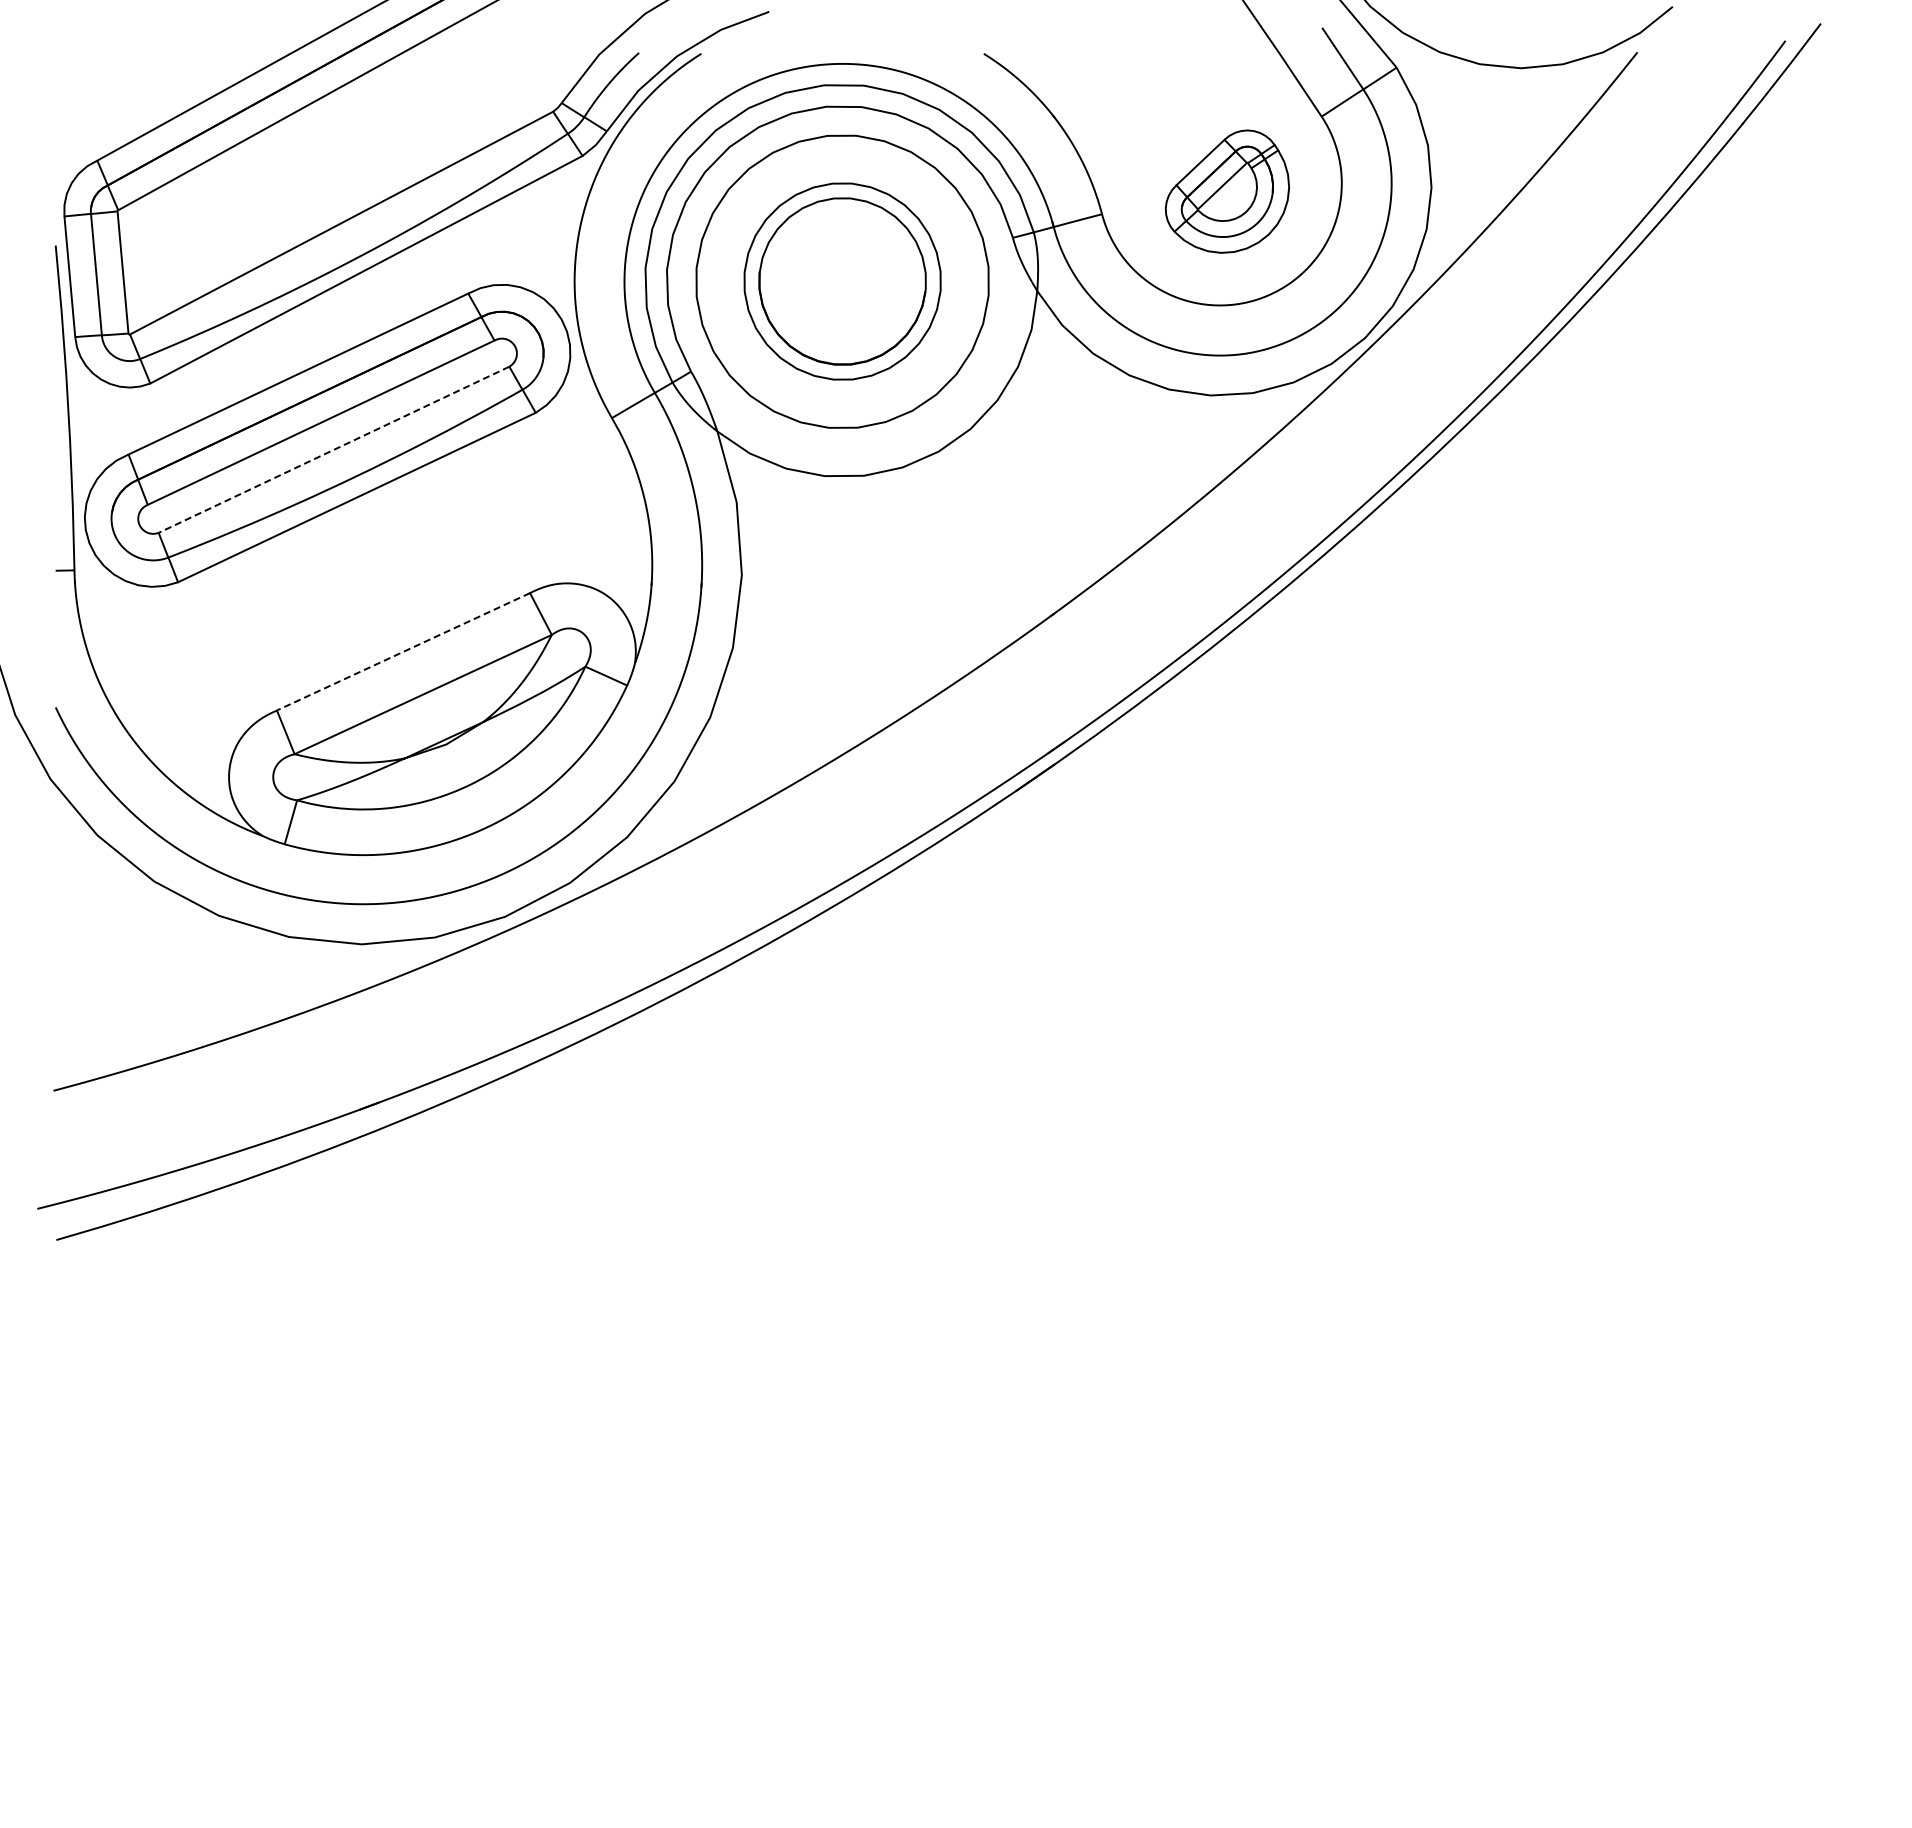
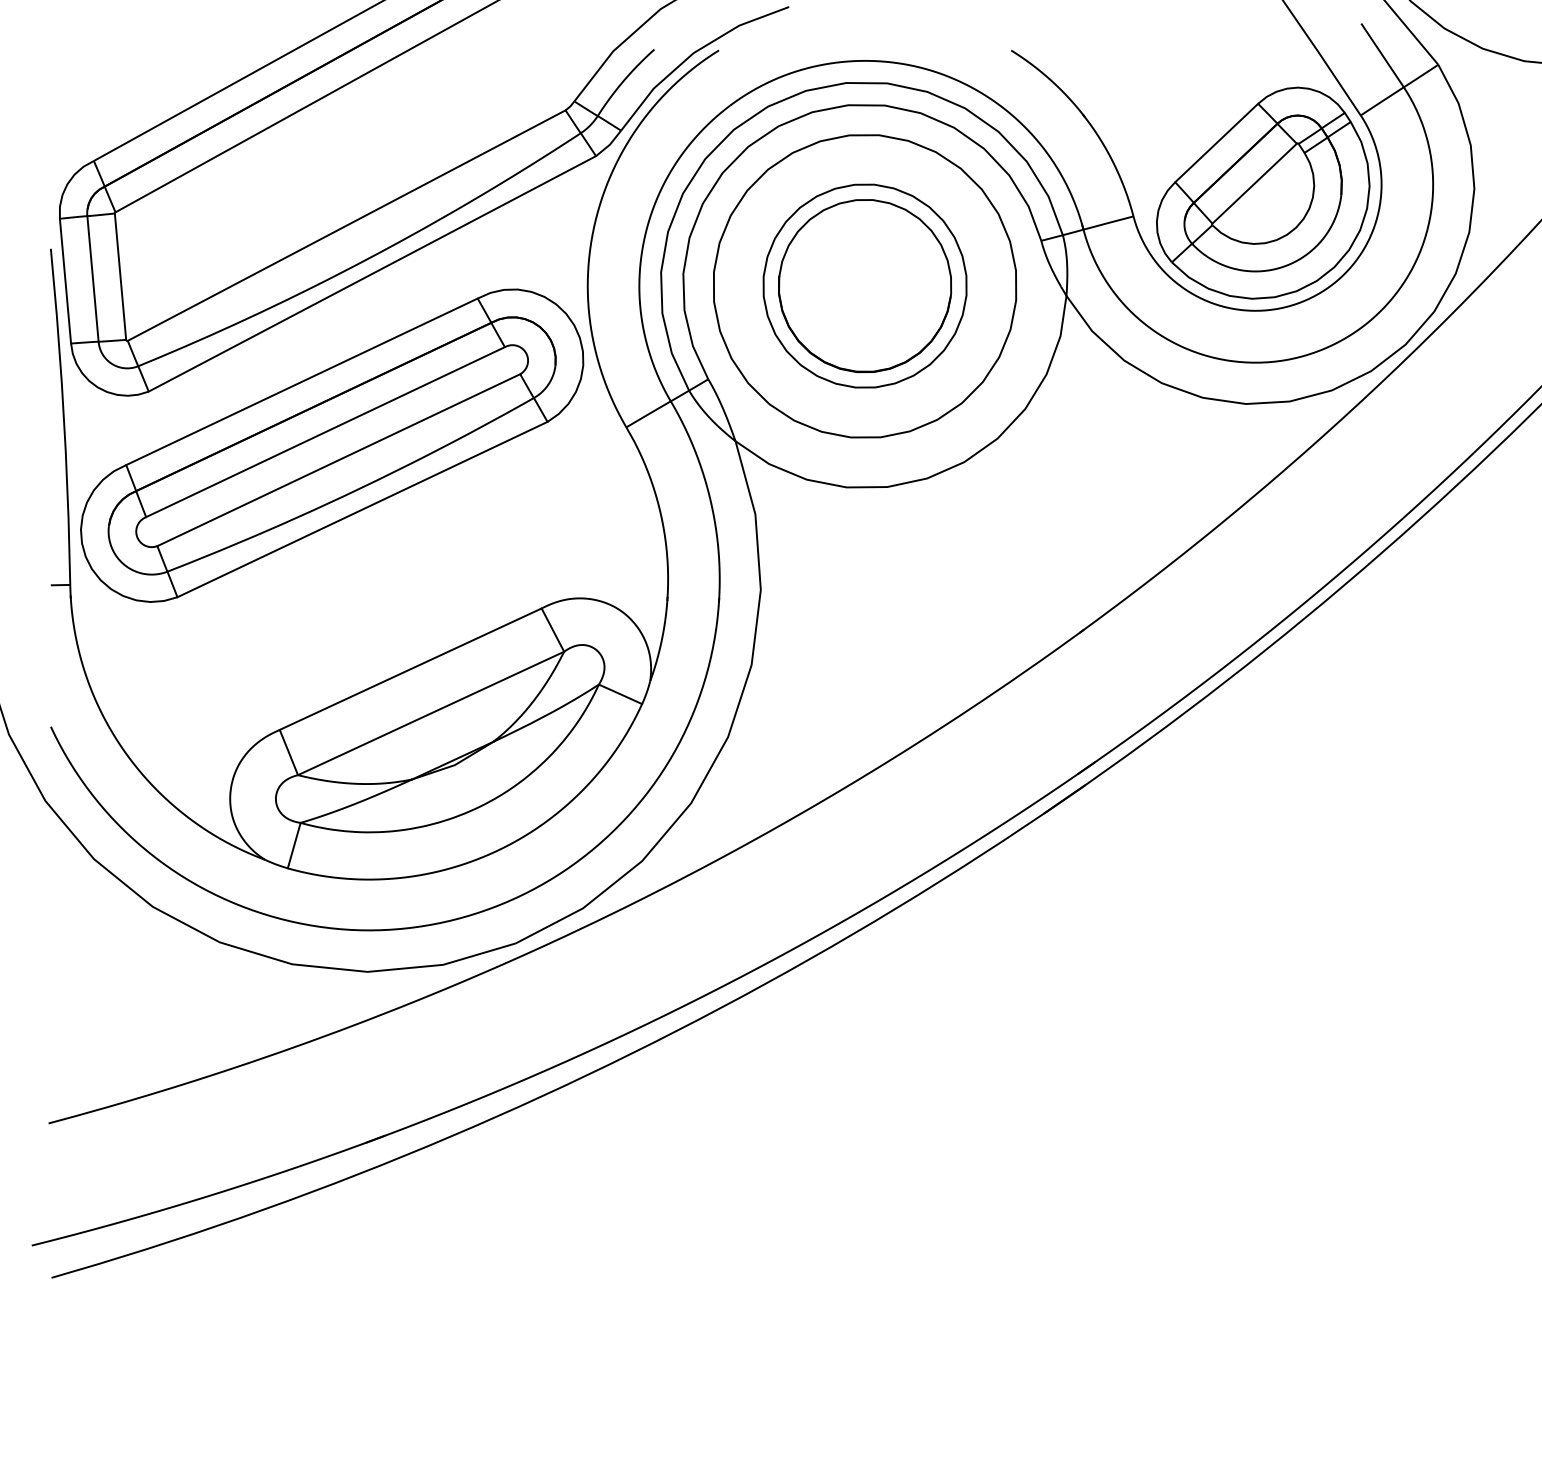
part: (1227, 191) -> (1263, 192), size x1.67
line: (333, 450) -> (338, 460), dashed -> solid
line: (403, 651) -> (410, 668), dashed -> solid

